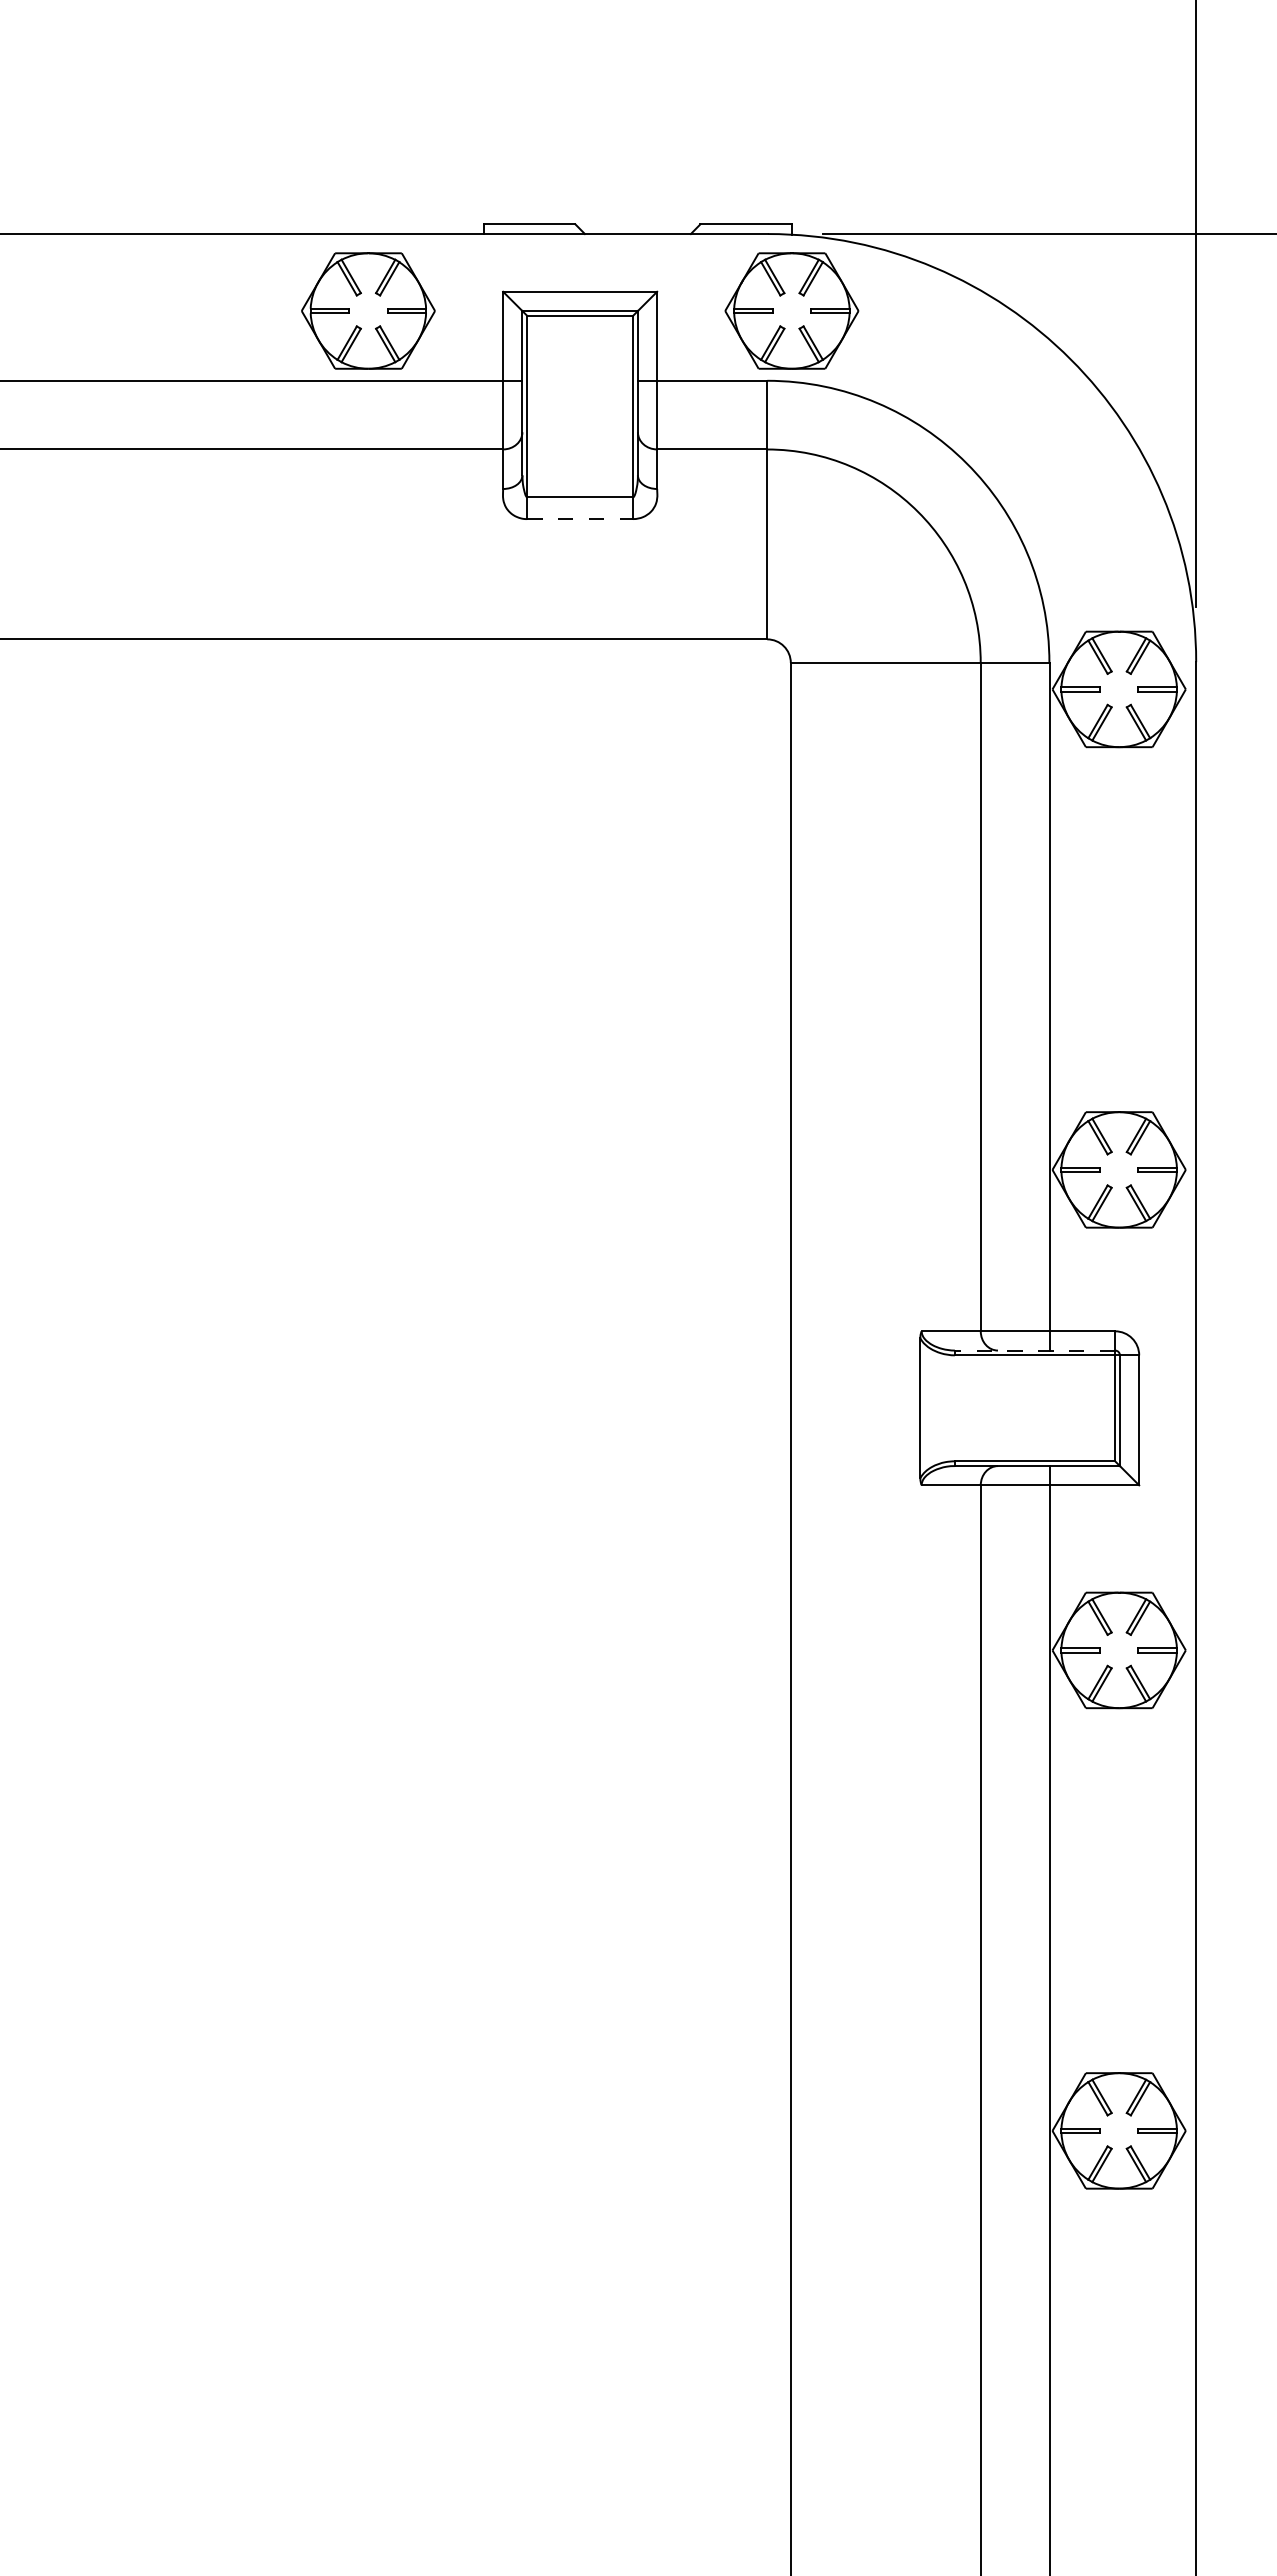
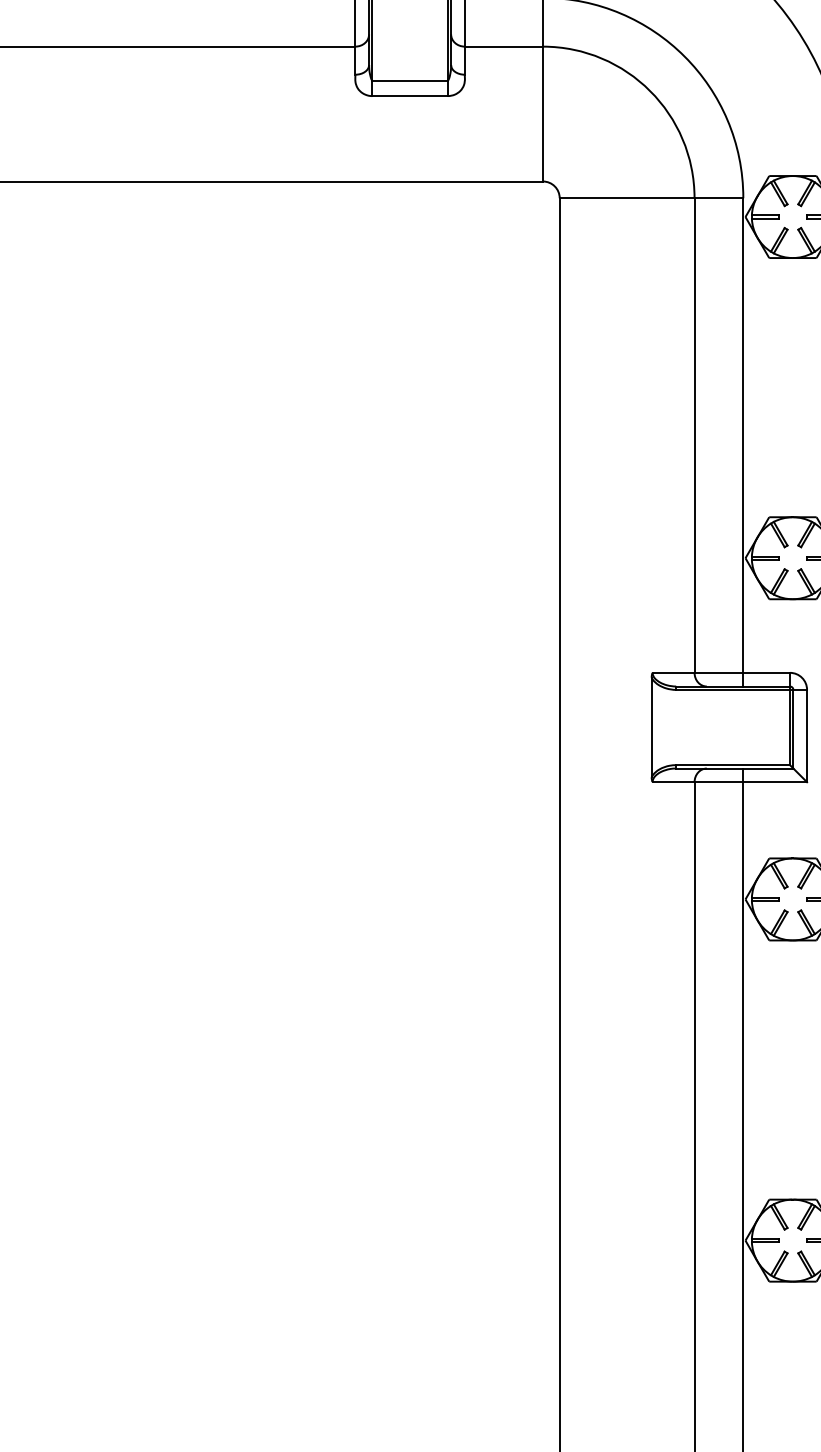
line: (580, 519) -> (410, 96), dashed -> solid
line: (1034, 1350) -> (732, 686), dashed -> solid

